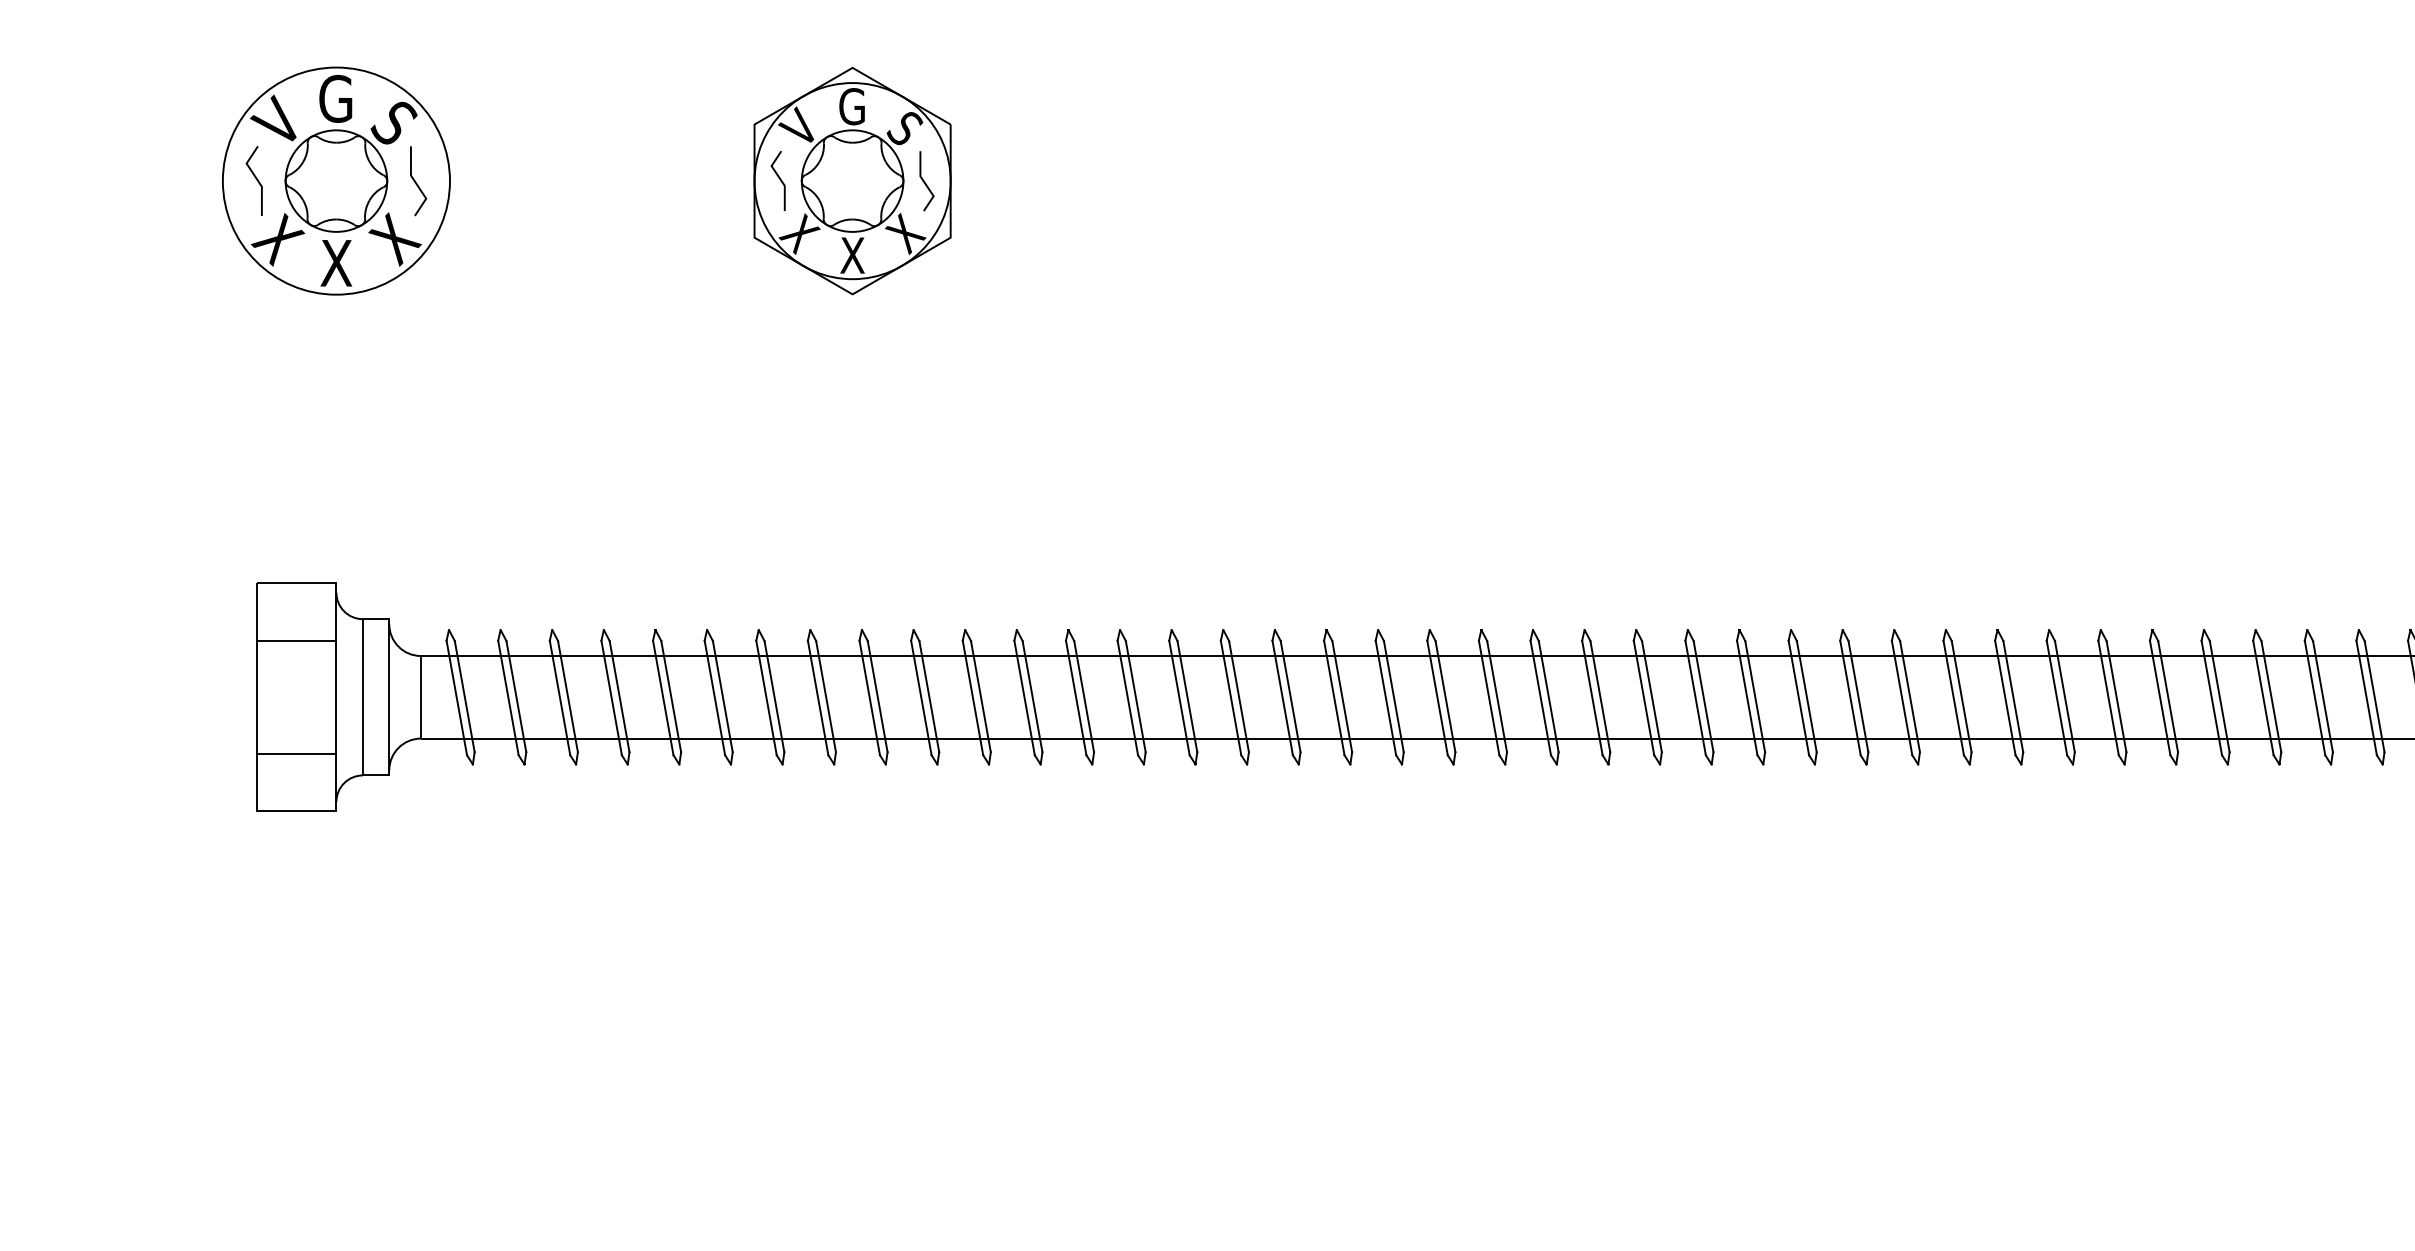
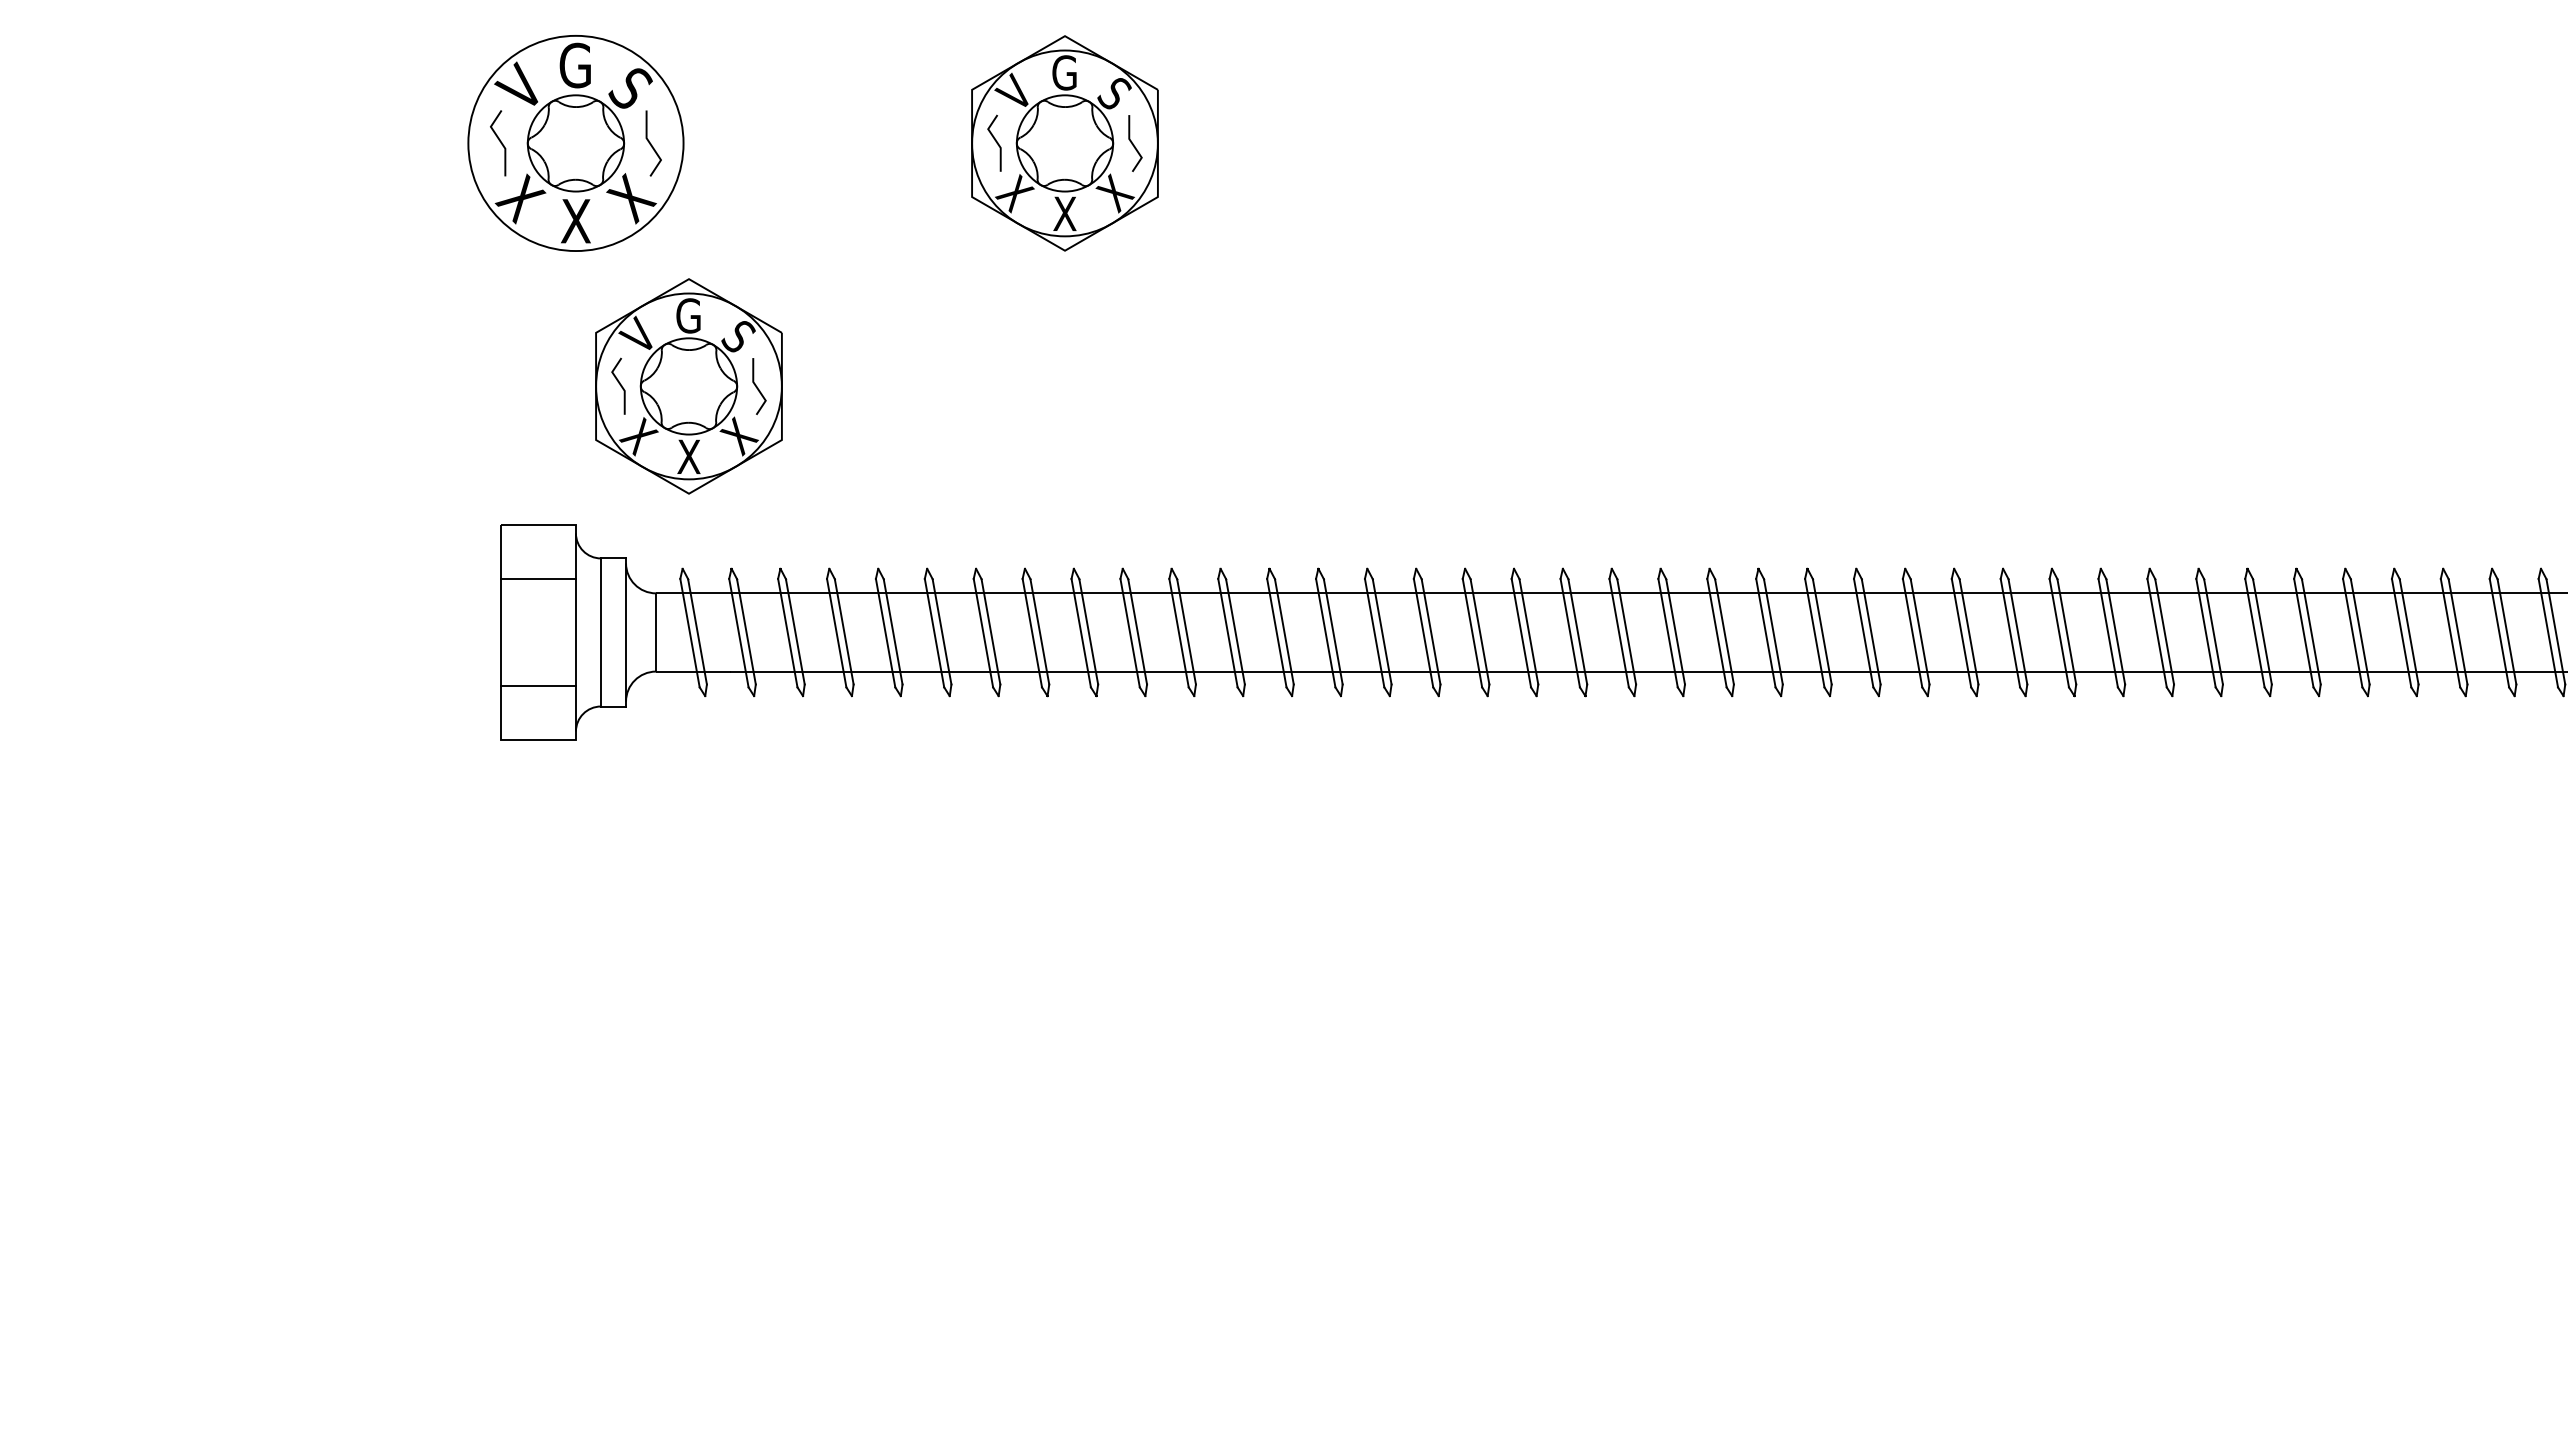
part: (455, 437) -> (688, 386), added

